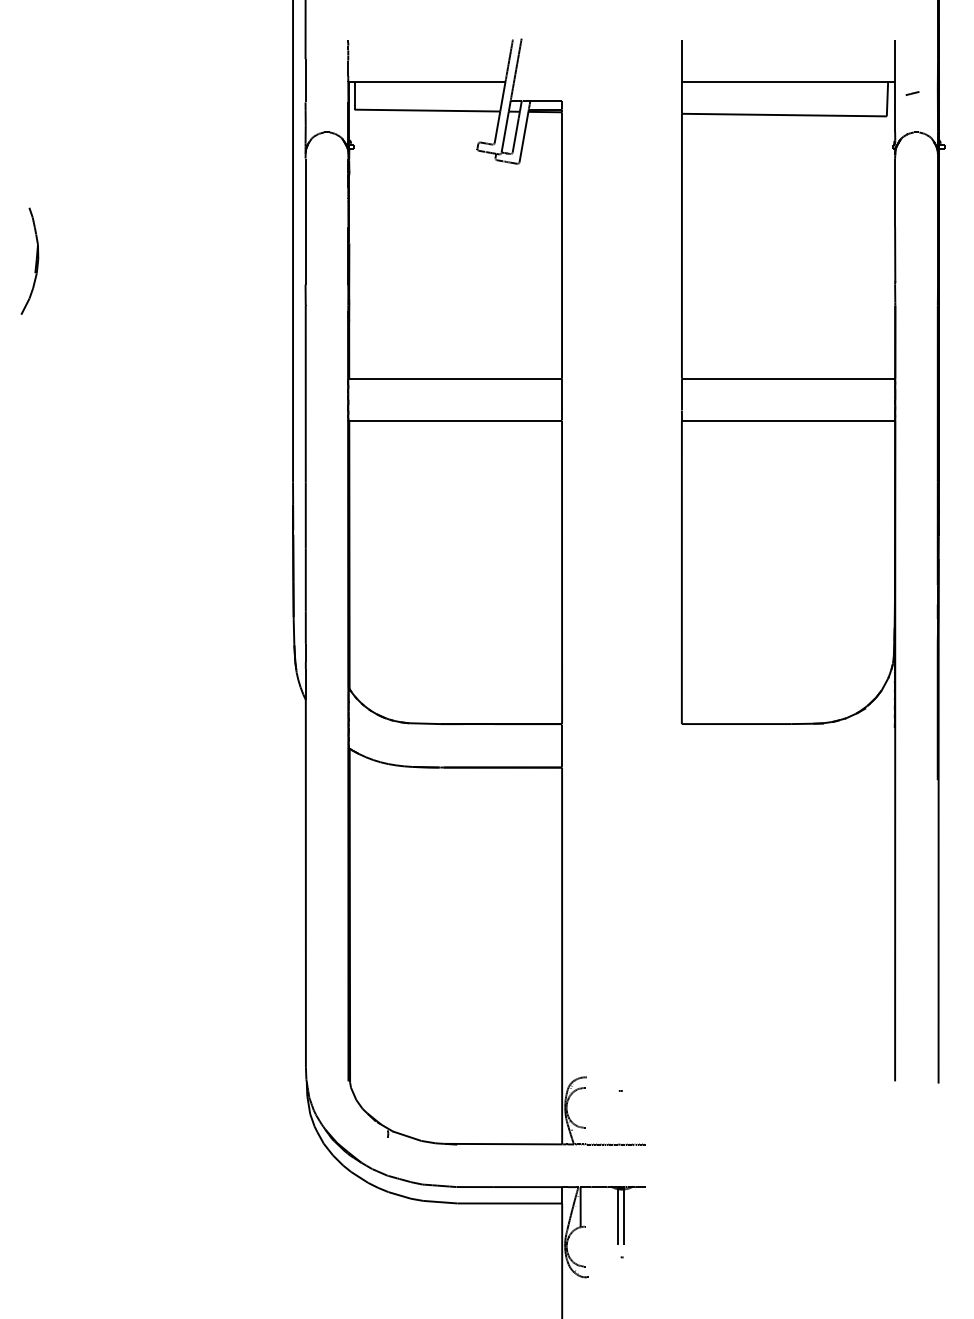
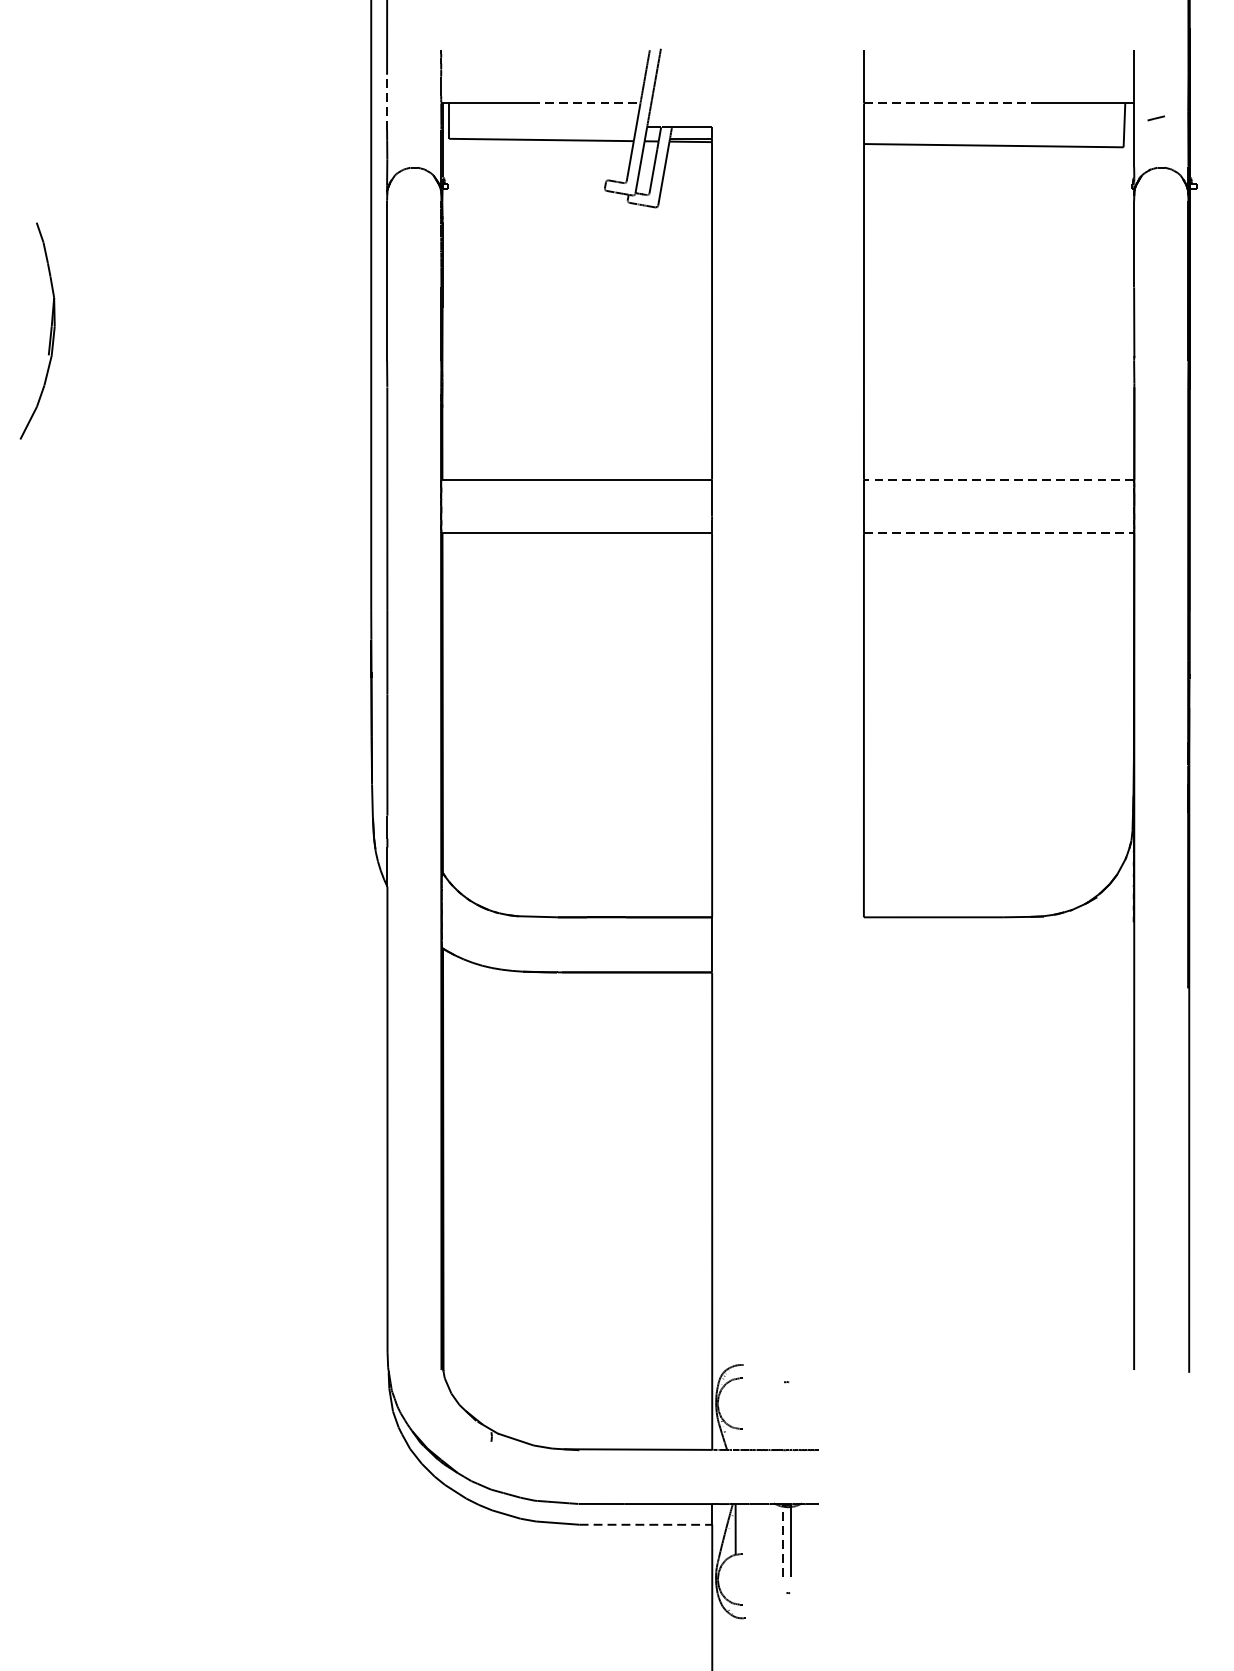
line: (305, 80) -> (387, 101), solid -> dashed
line: (462, 81) -> (585, 103), solid -> dashed
line: (749, 81) -> (949, 103), solid -> dashed
part: (29, 260) -> (37, 329), size x1.6
line: (788, 378) -> (999, 479), solid -> dashed
line: (788, 420) -> (999, 532), solid -> dashed
line: (510, 1203) -> (646, 1524), solid -> dashed
line: (618, 1216) -> (783, 1541), solid -> dashed

